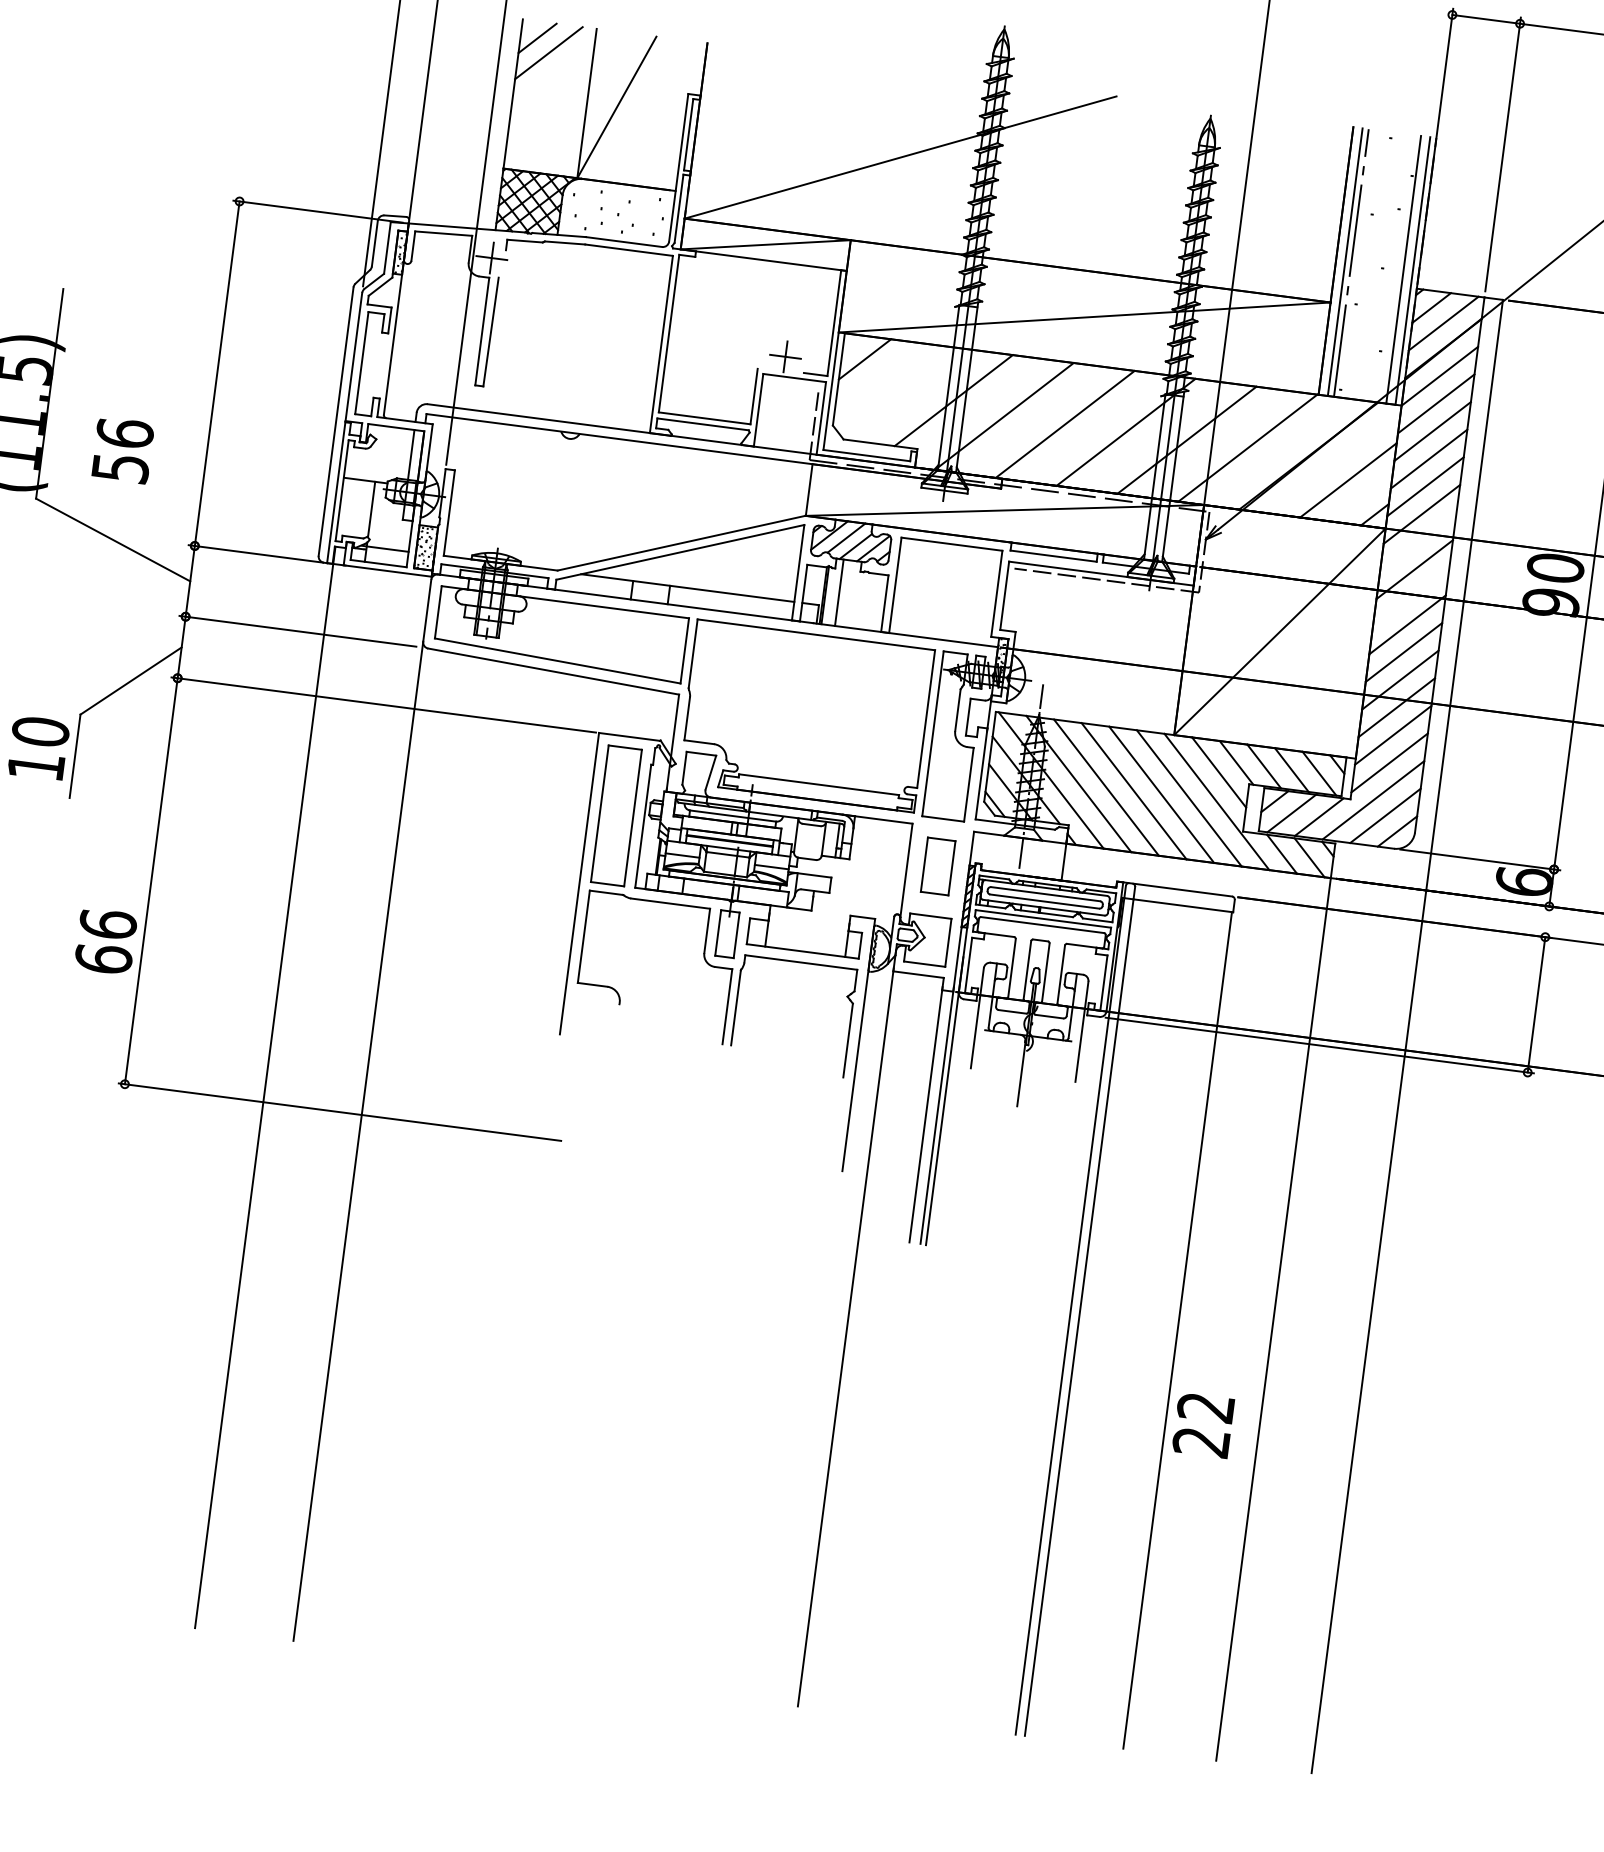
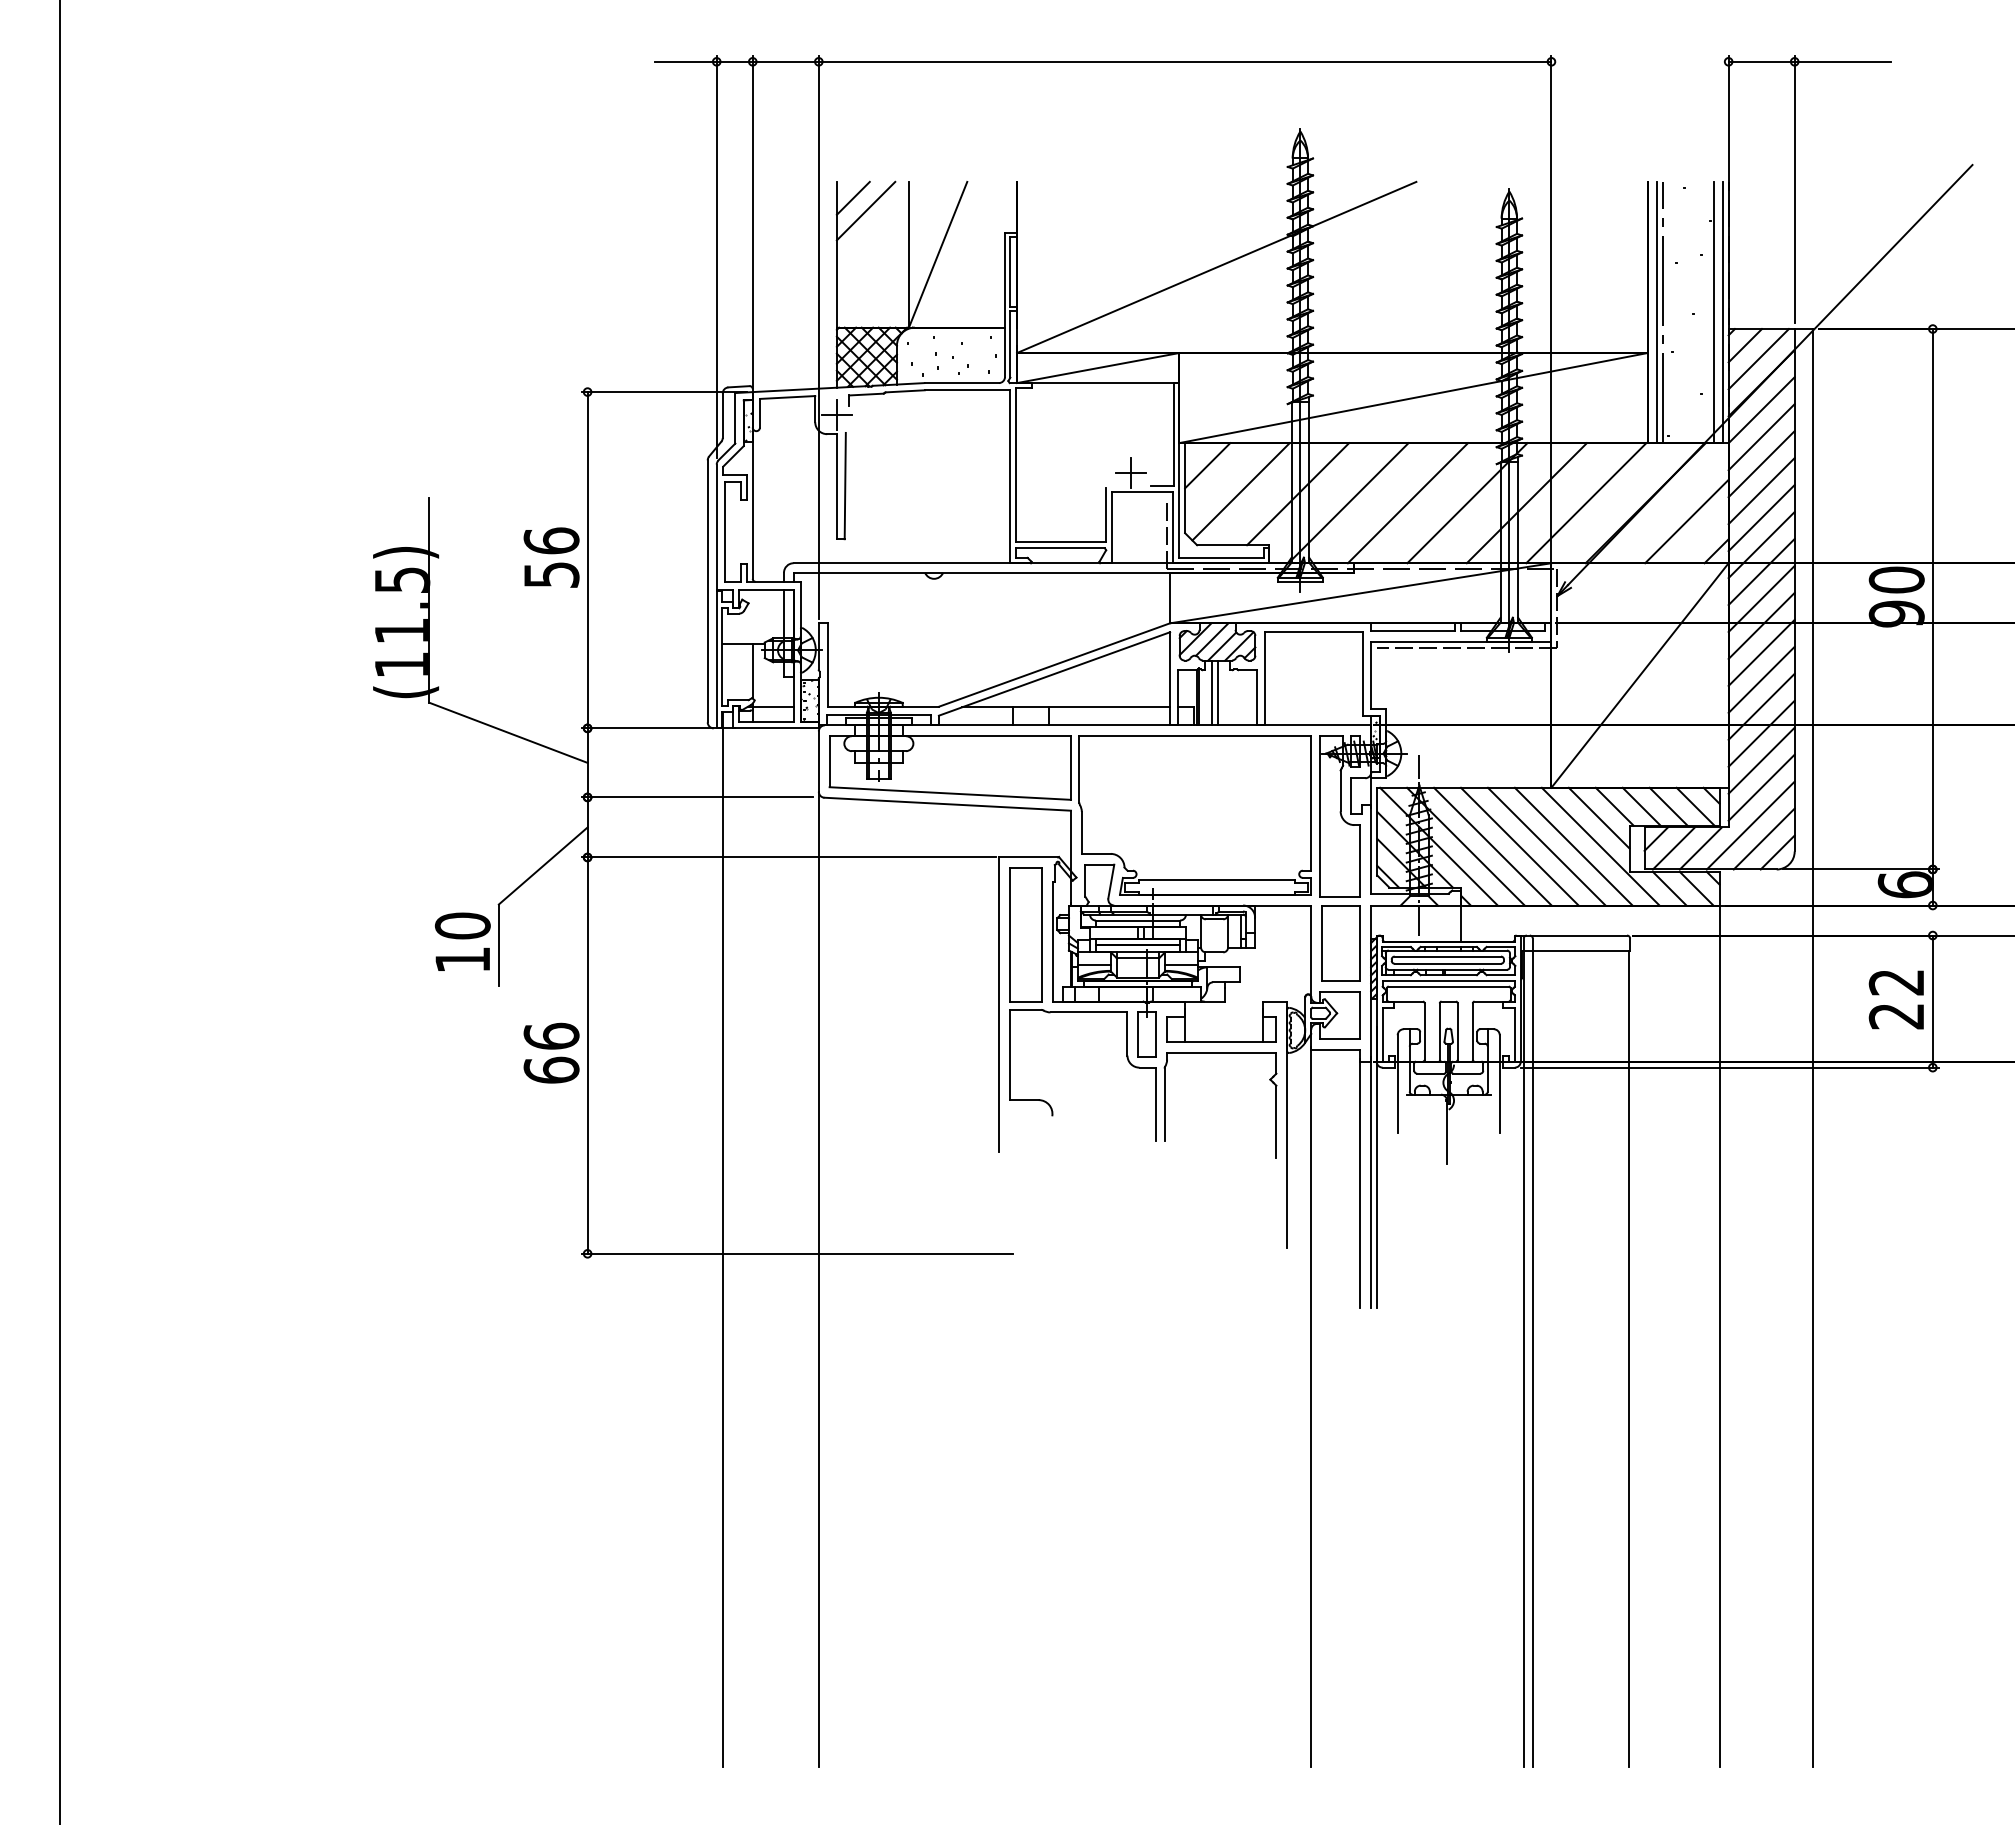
line: (895, 390) -> (1240, 491), added
text: (122, 450) -> (551, 557), moved
line: (1418, 541) -> (1761, 571), added
line: (845, 593) -> (1218, 692), added
line: (1411, 596) -> (1761, 625), added
part: (937, 866) -> (1340, 943), size x1.43
text: (105, 940) -> (551, 1052), moved
text: (1202, 1424) -> (1895, 999), moved

